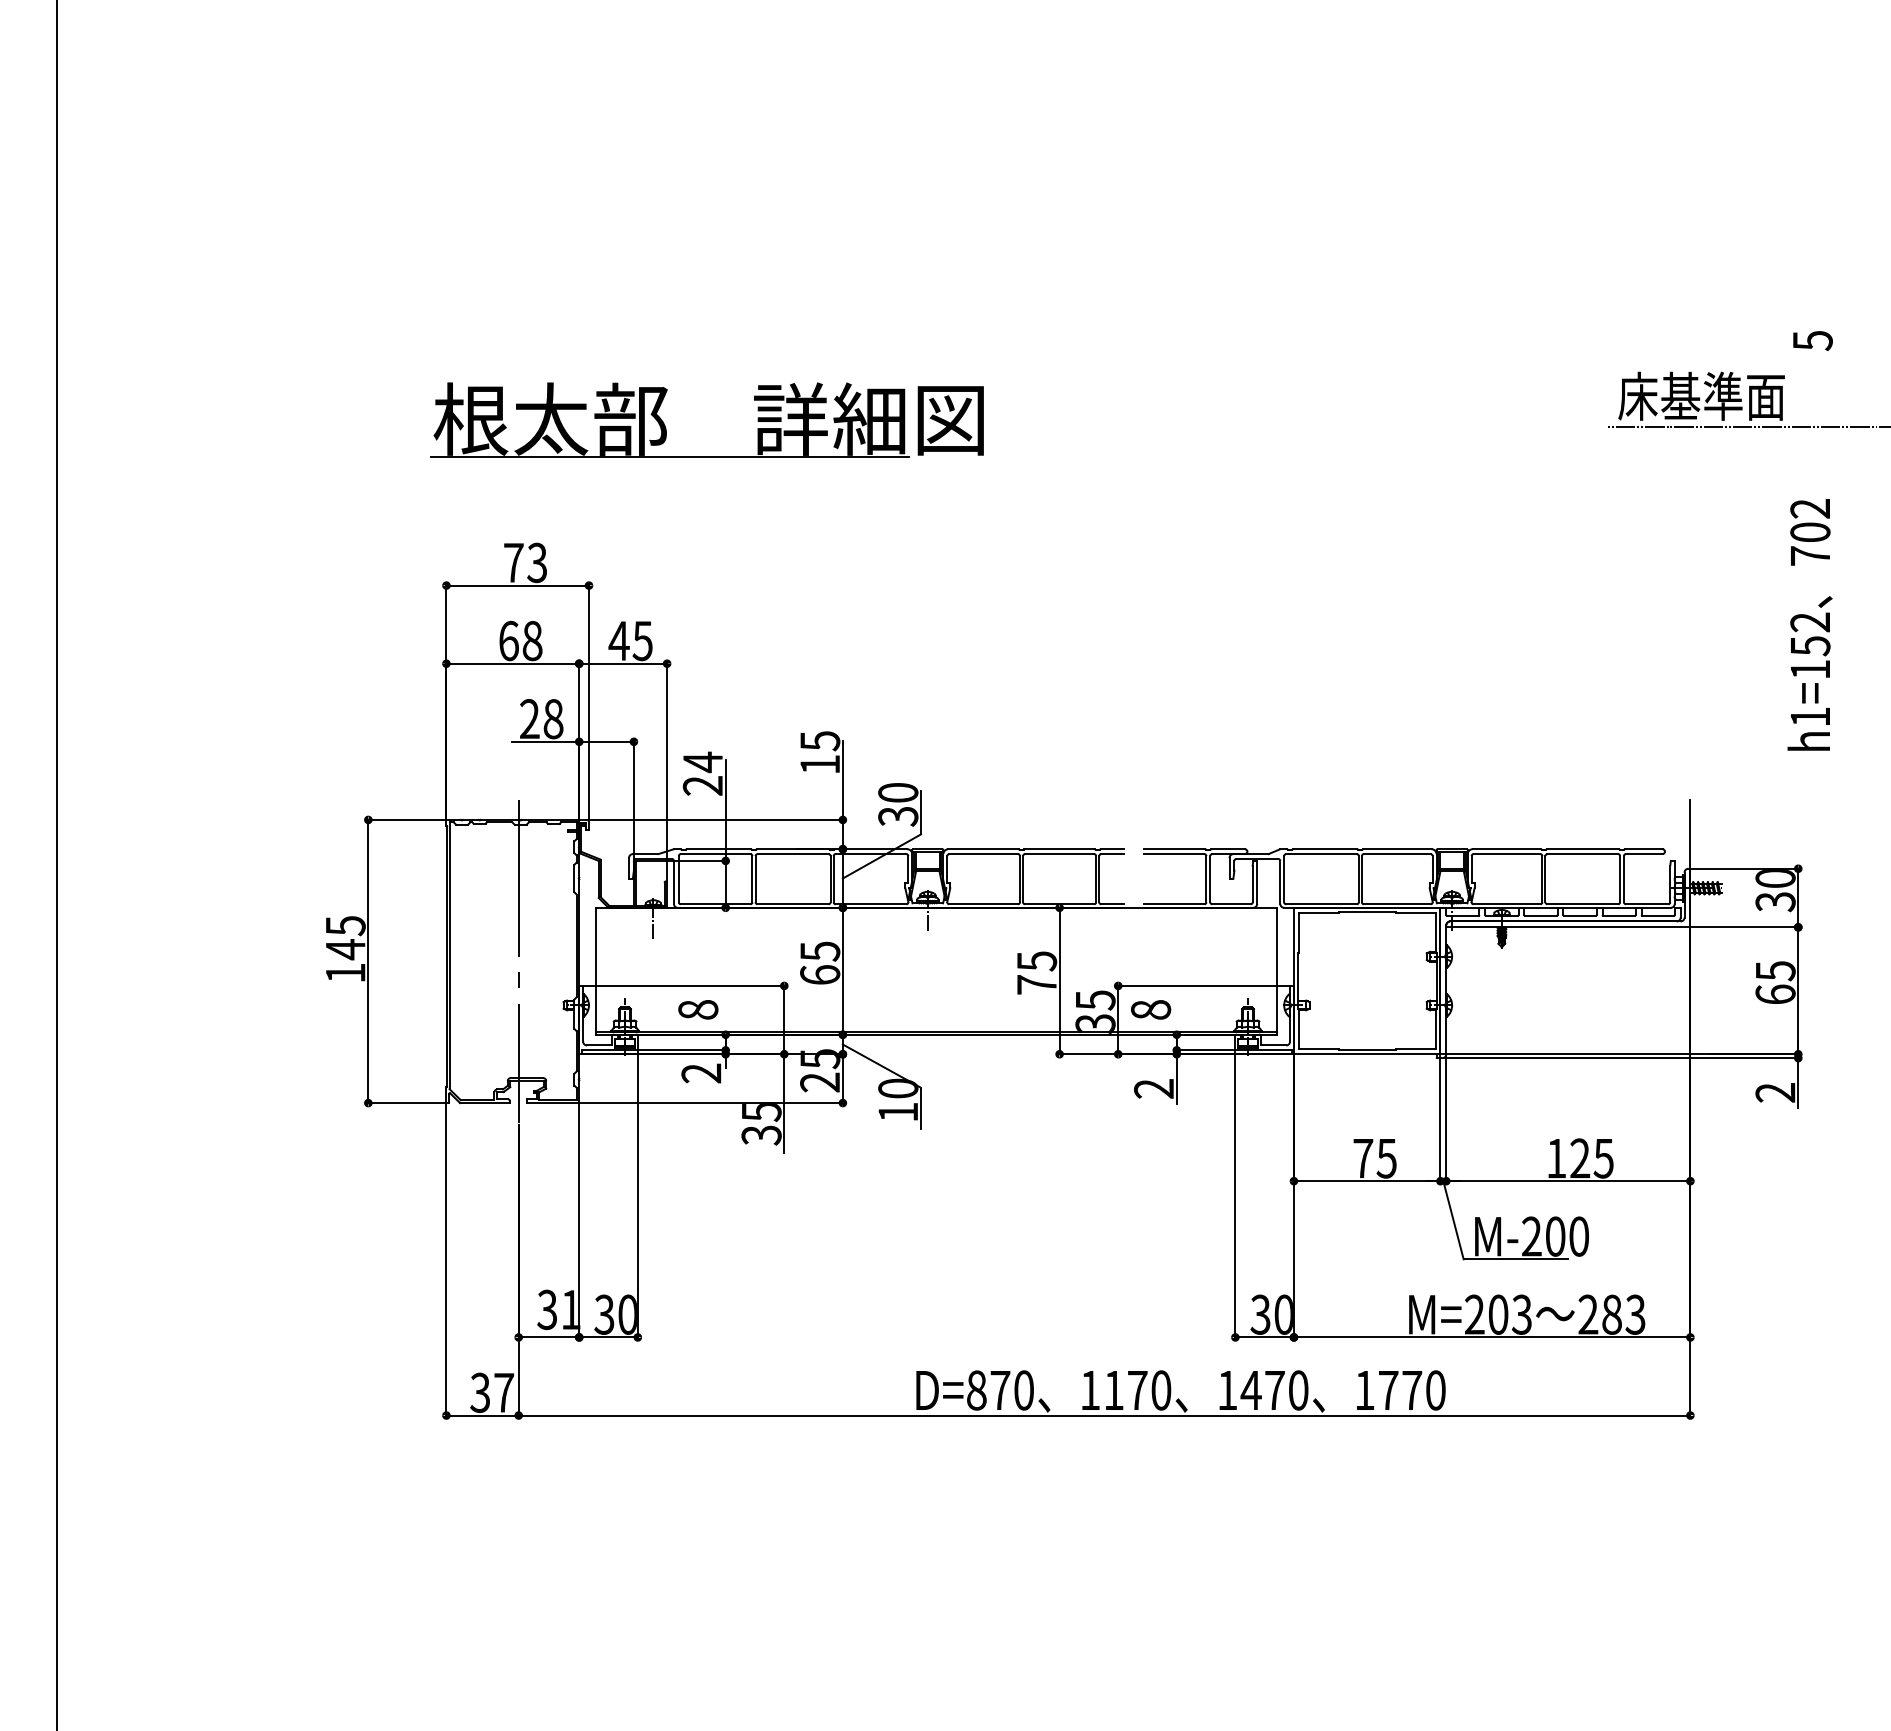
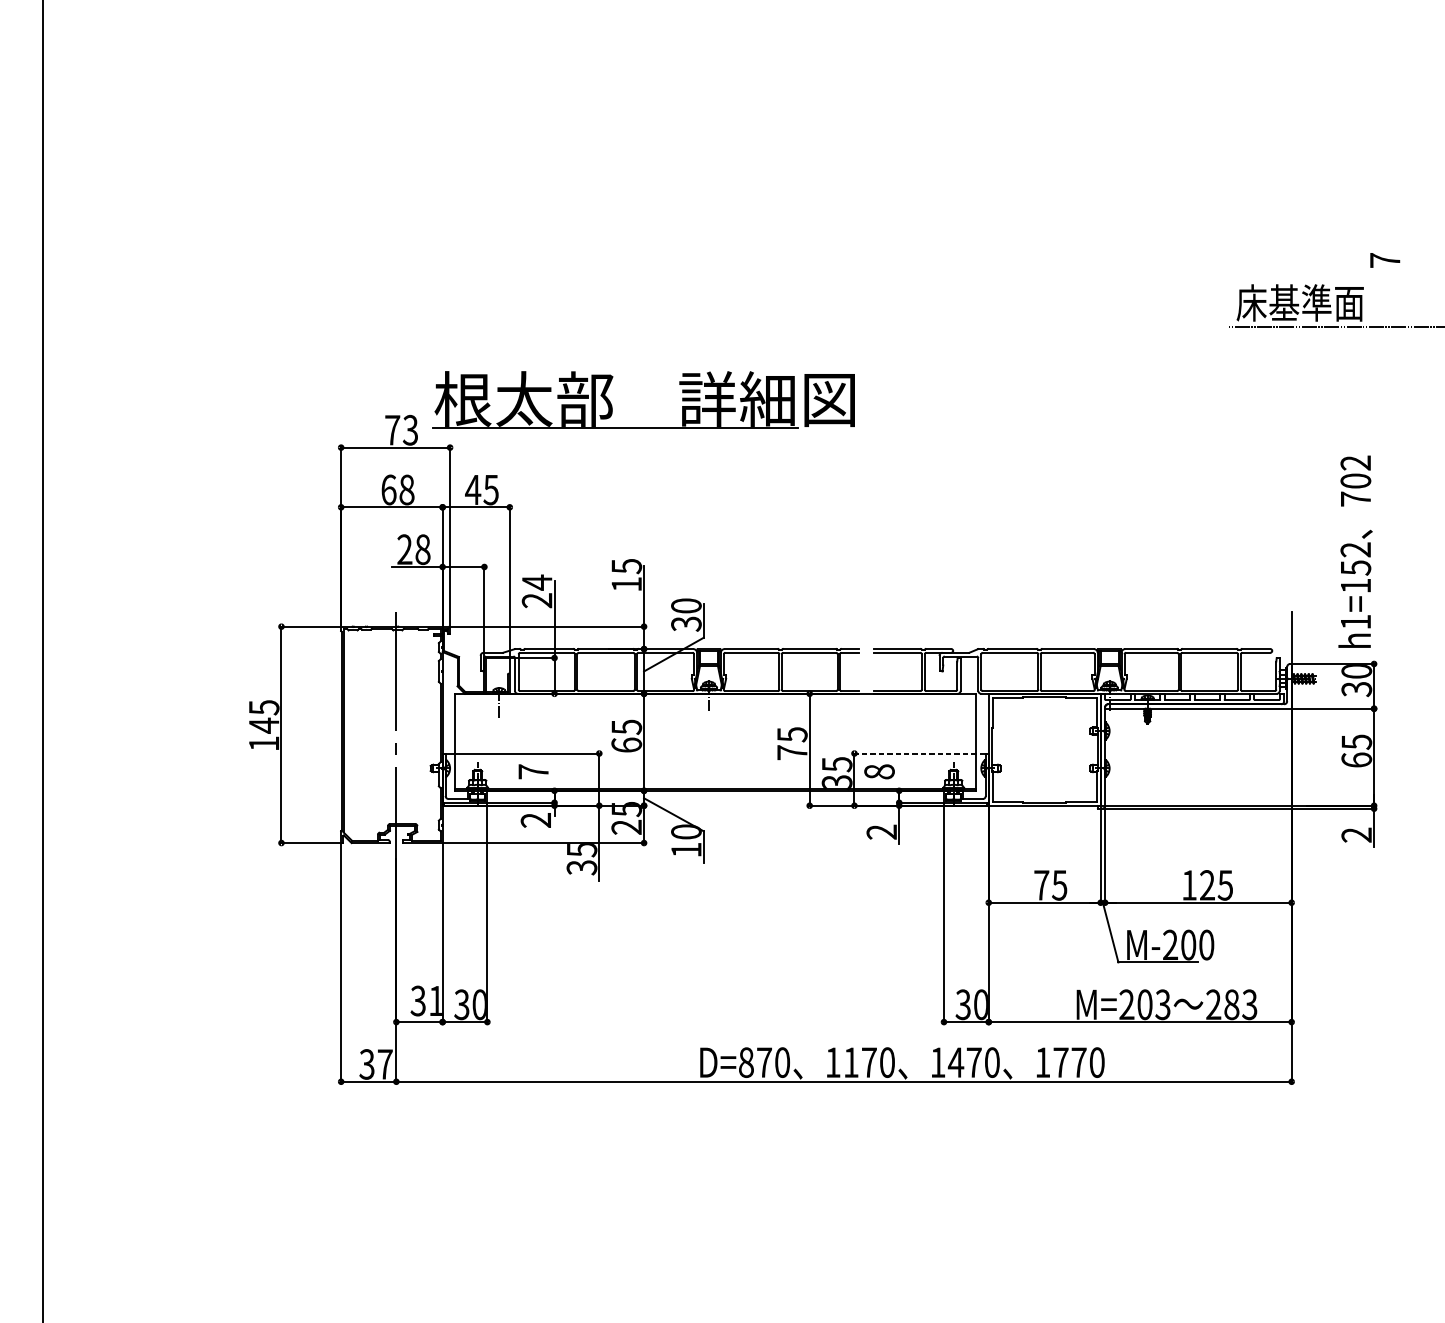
text: (1812, 340) -> (1384, 260), 5 -> 7
part: (706, 456) -> (643, 427), moved
text: (1809, 624) -> (1355, 551), moved
line: (1202, 985) -> (918, 753), solid -> dashed
text: (698, 1009) -> (533, 771), 8 -> 7

